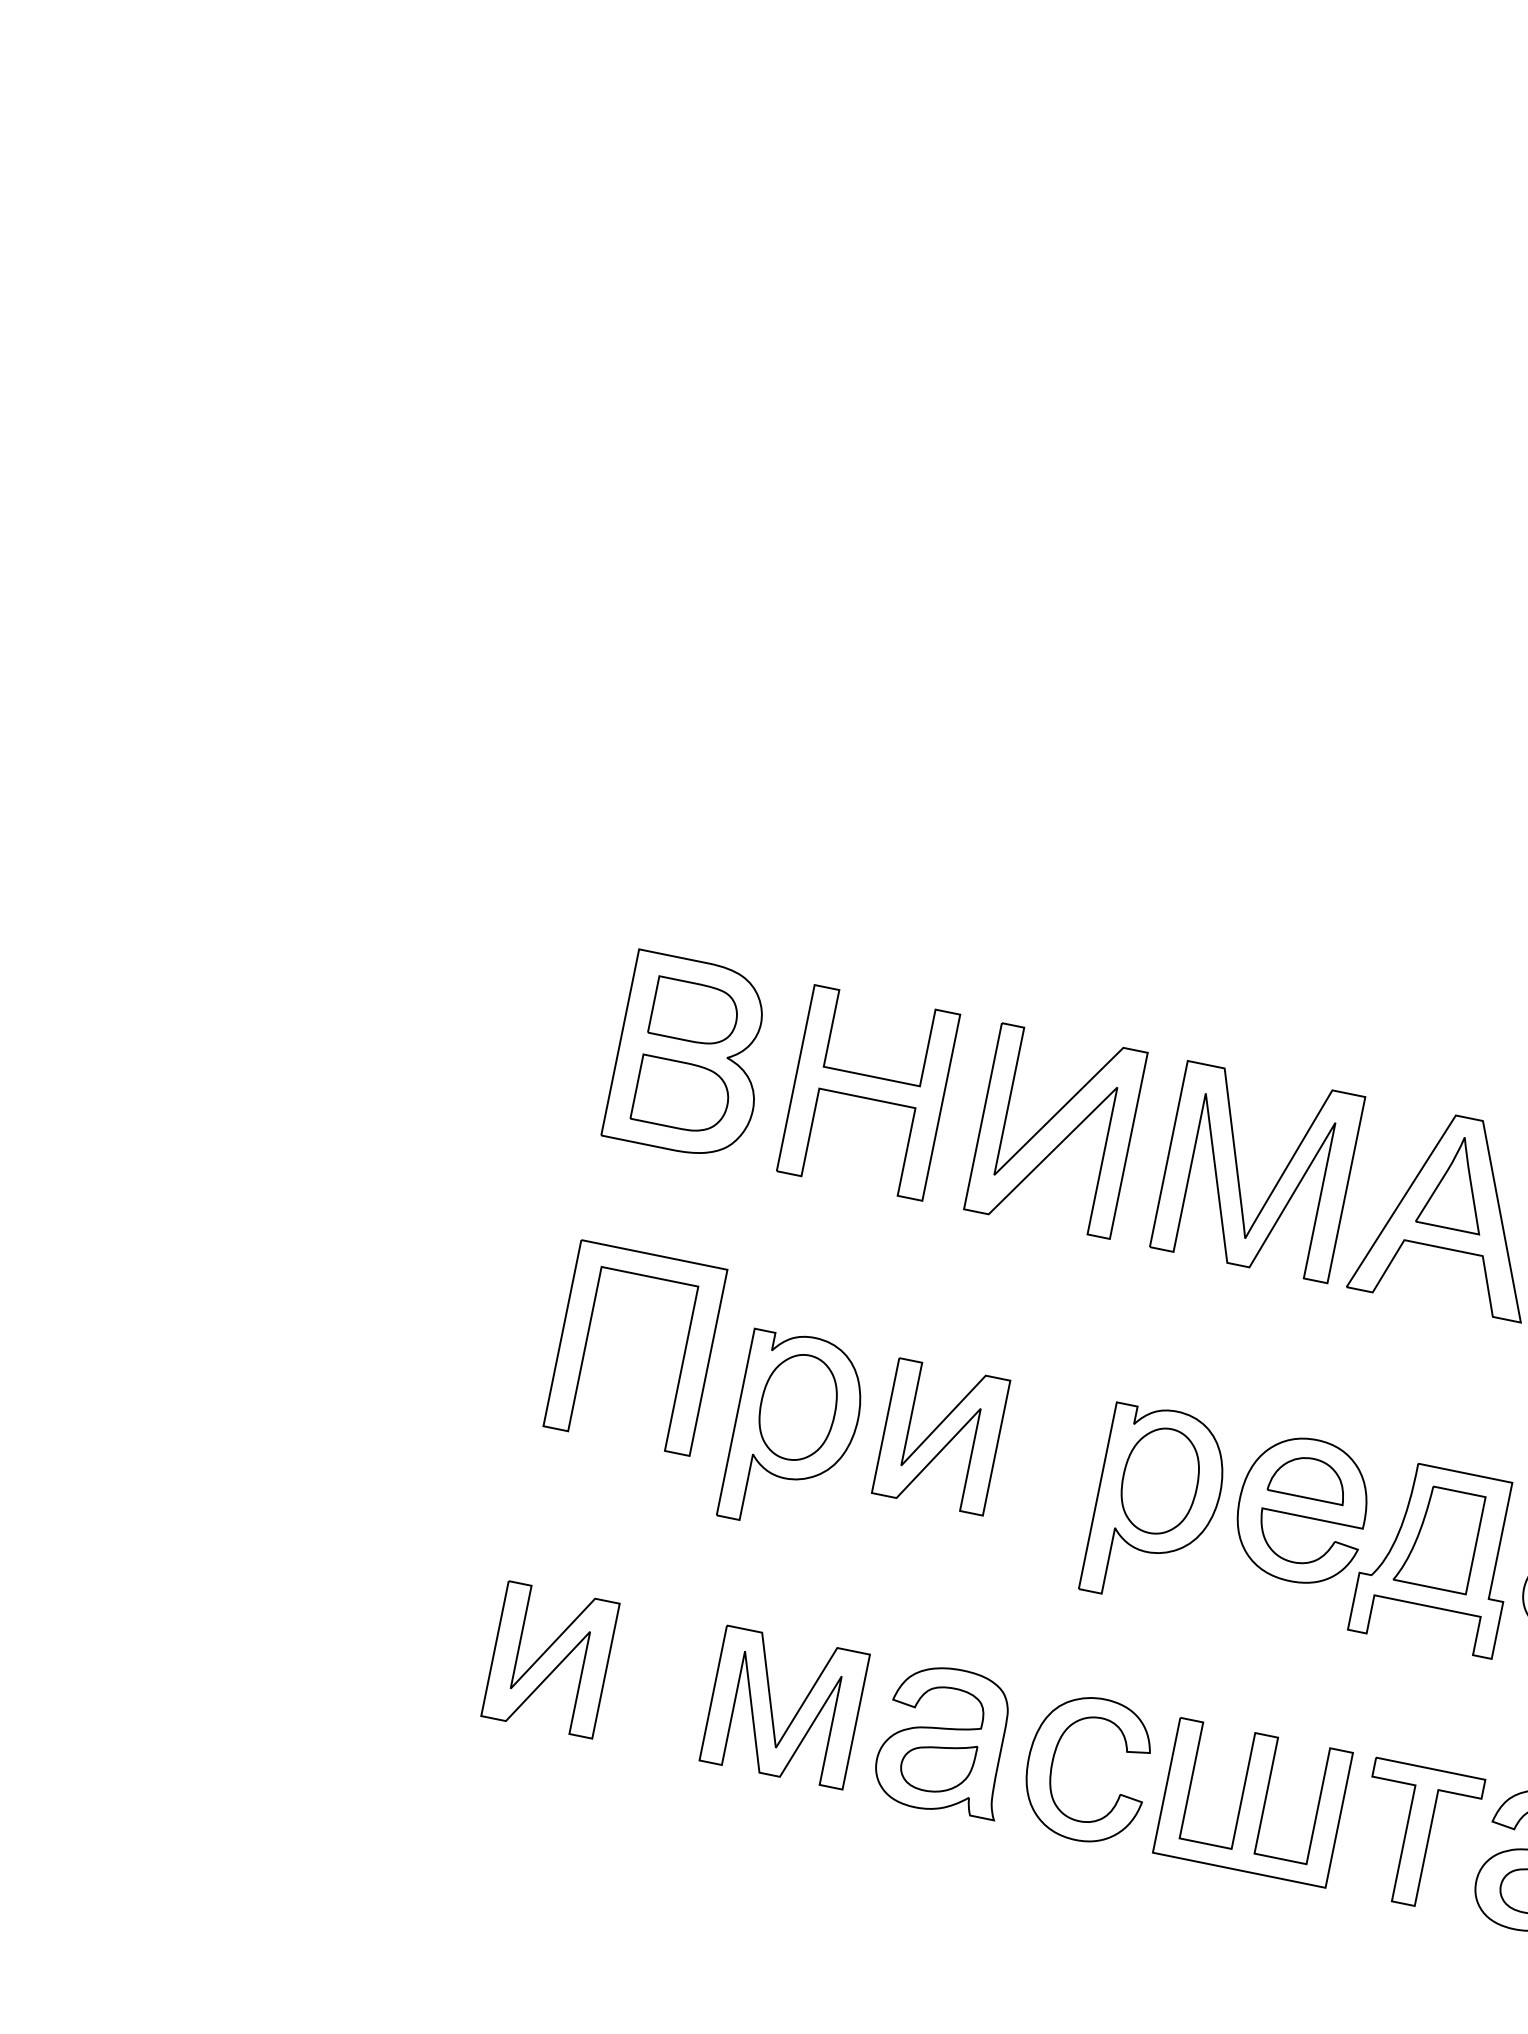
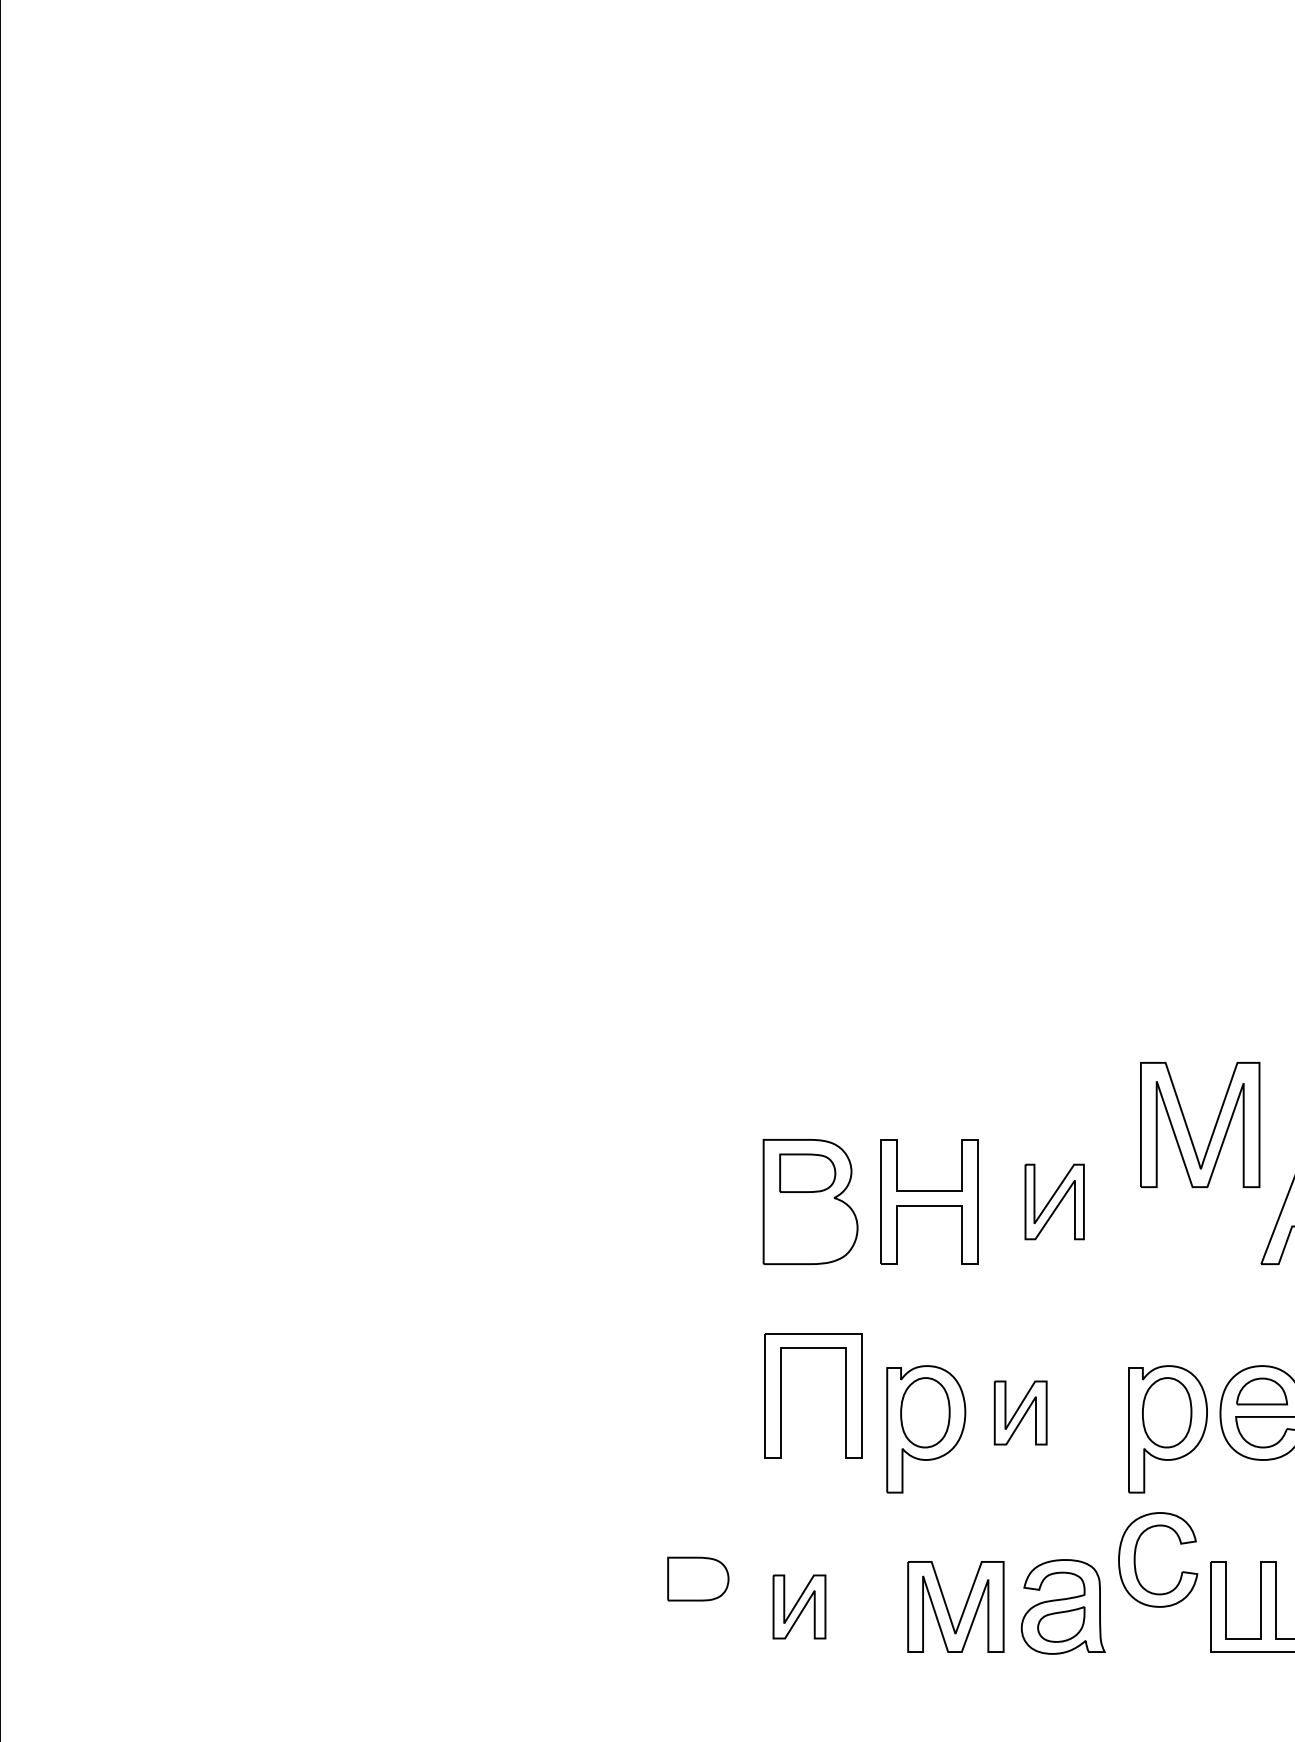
part: (682, 1094) -> (698, 1578), moved
part: (1056, 1130) -> (1054, 1201), size x0.6
part: (1239, 1172) -> (1188, 1127), moved
part: (940, 1435) -> (1020, 1412), size x0.7
part: (550, 1659) -> (799, 1606), size x0.7
part: (1053, 1761) -> (1135, 1559), moved

